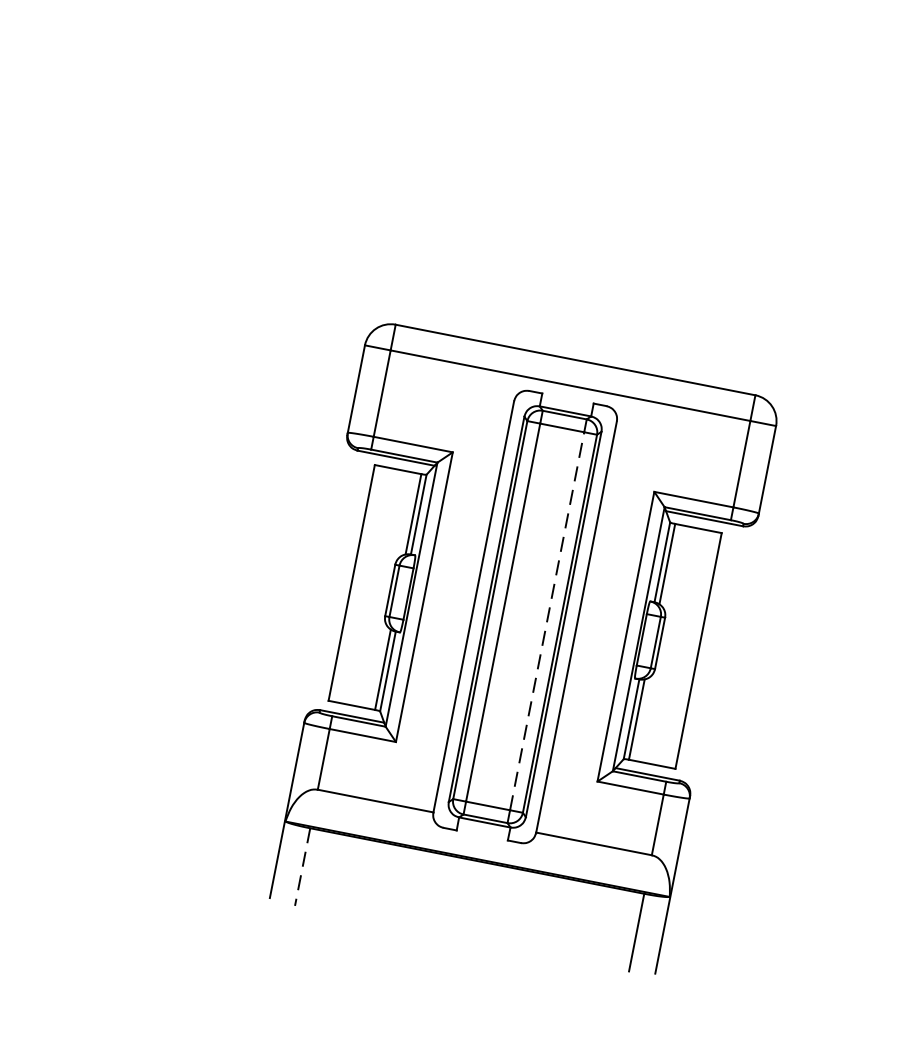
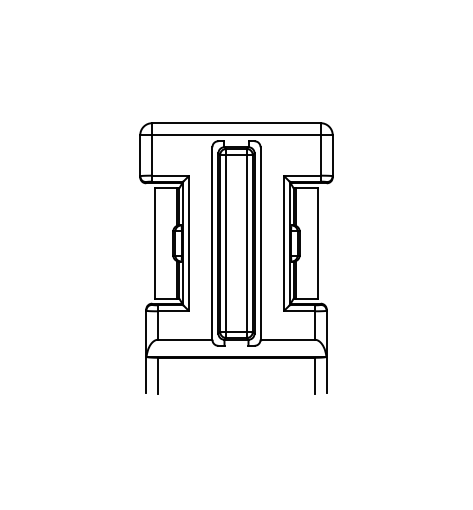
line: (546, 619) -> (246, 242), dashed -> solid
line: (302, 868) -> (158, 376), dashed -> solid

